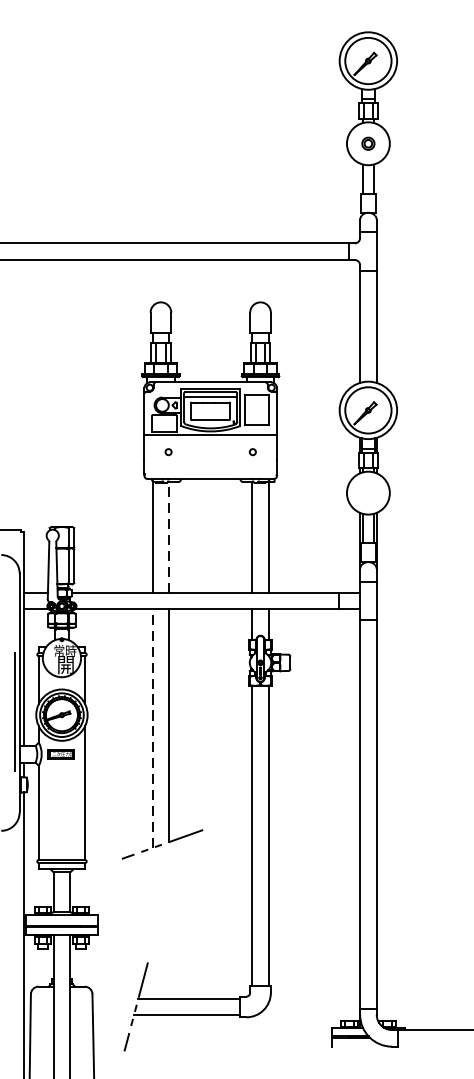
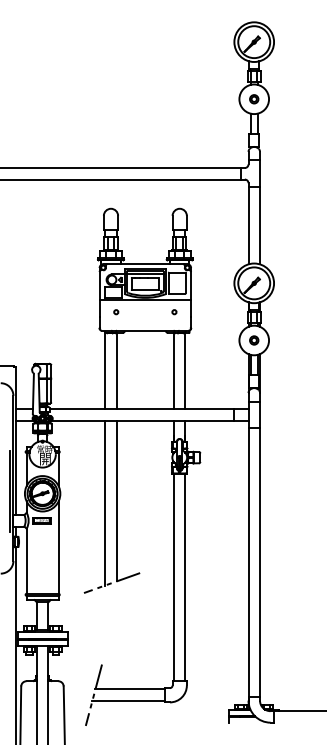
part: (368, 493) -> (254, 340), added
line: (168, 536) -> (116, 370), dashed -> solid
line: (152, 727) -> (105, 502), dashed -> solid

